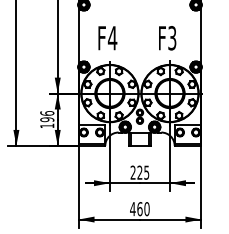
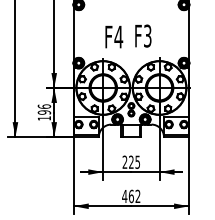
text: (108, 37) -> (114, 36), moved
text: (167, 37) -> (143, 35), moved
text: (146, 209) -> (137, 196), 460 -> 462

